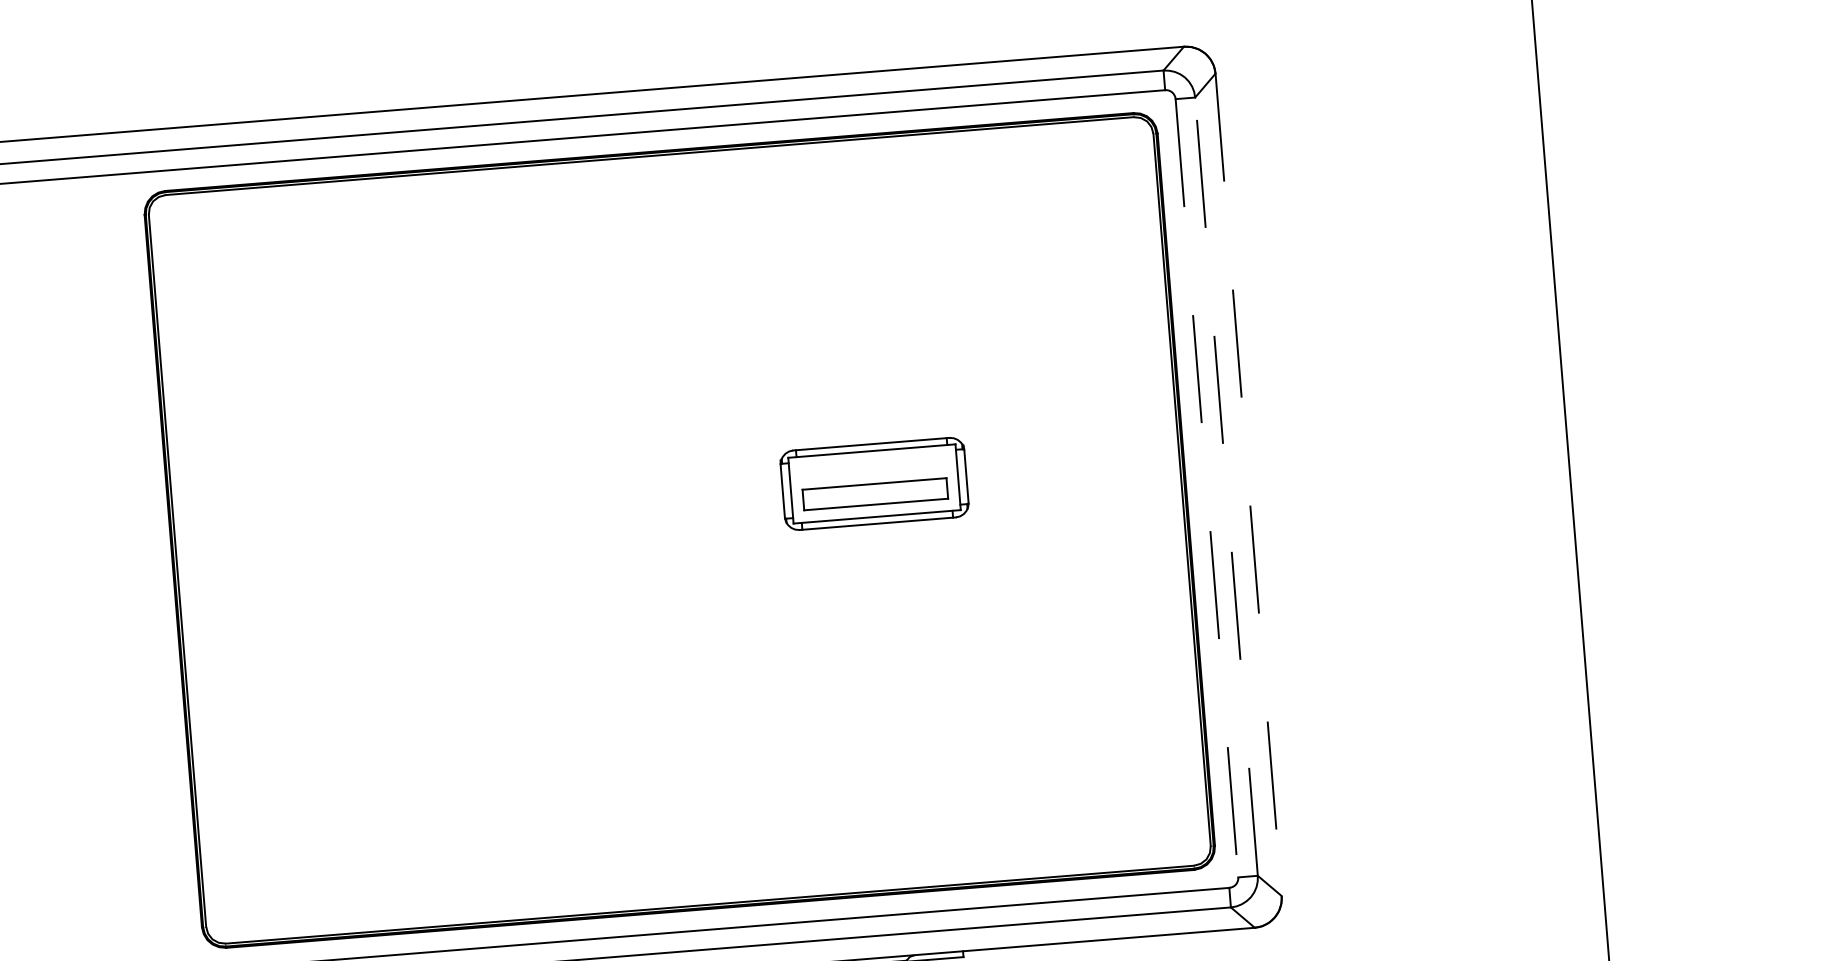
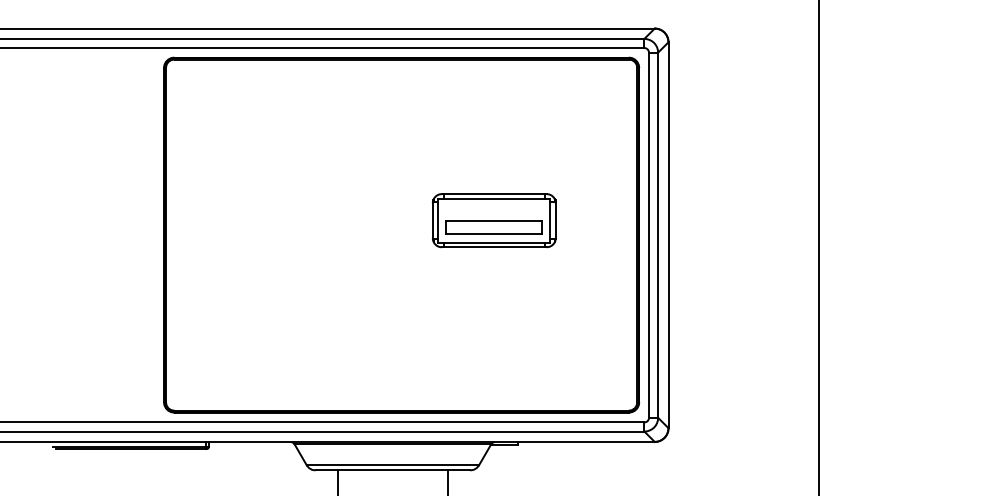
part: (873, 483) -> (493, 220), size x1.43
line: (1248, 485) -> (668, 235), dashed -> solid
line: (1227, 487) -> (658, 235), dashed -> solid
line: (1205, 488) -> (648, 235), dashed -> solid

